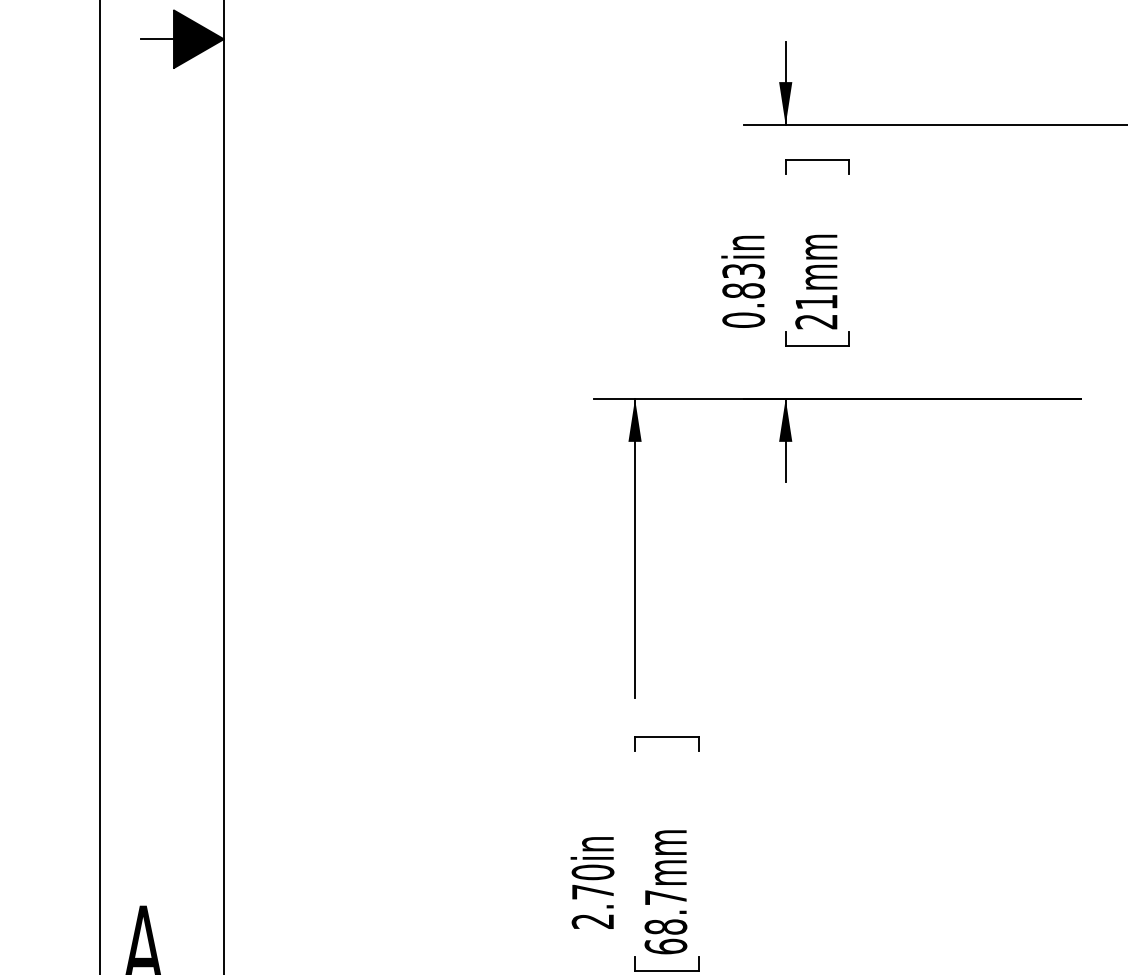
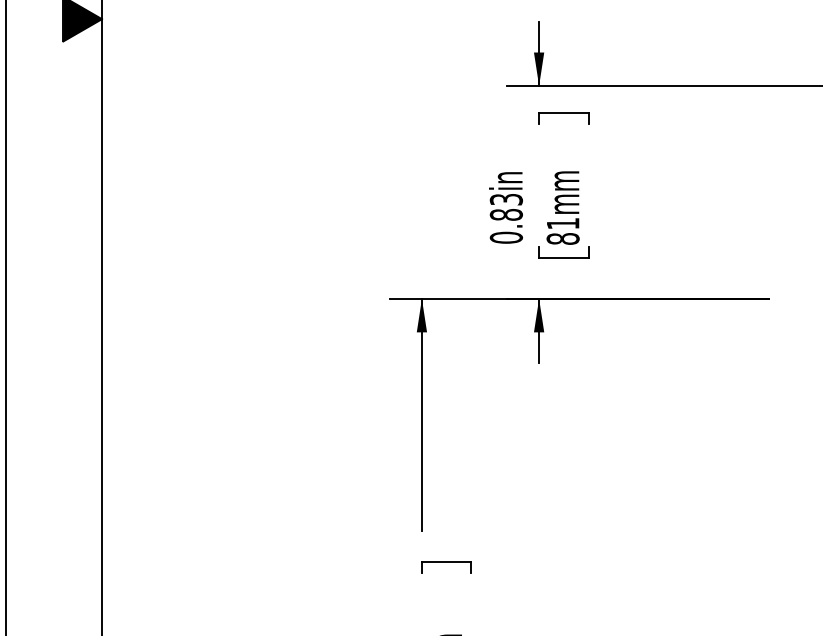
line: (157, 39) -> (50, 19), removed
text: (816, 321) -> (563, 238), 21mm -> 81mm

